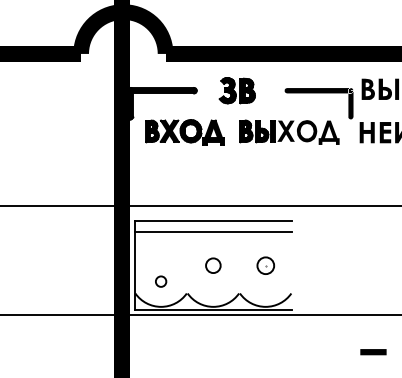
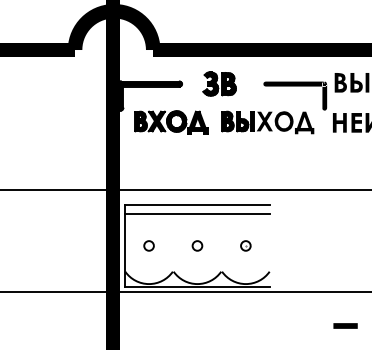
circle: (213, 265) -> (197, 245), size x0.71
part: (265, 265) -> (245, 245), size x0.62
circle: (161, 281) -> (149, 245), moved

